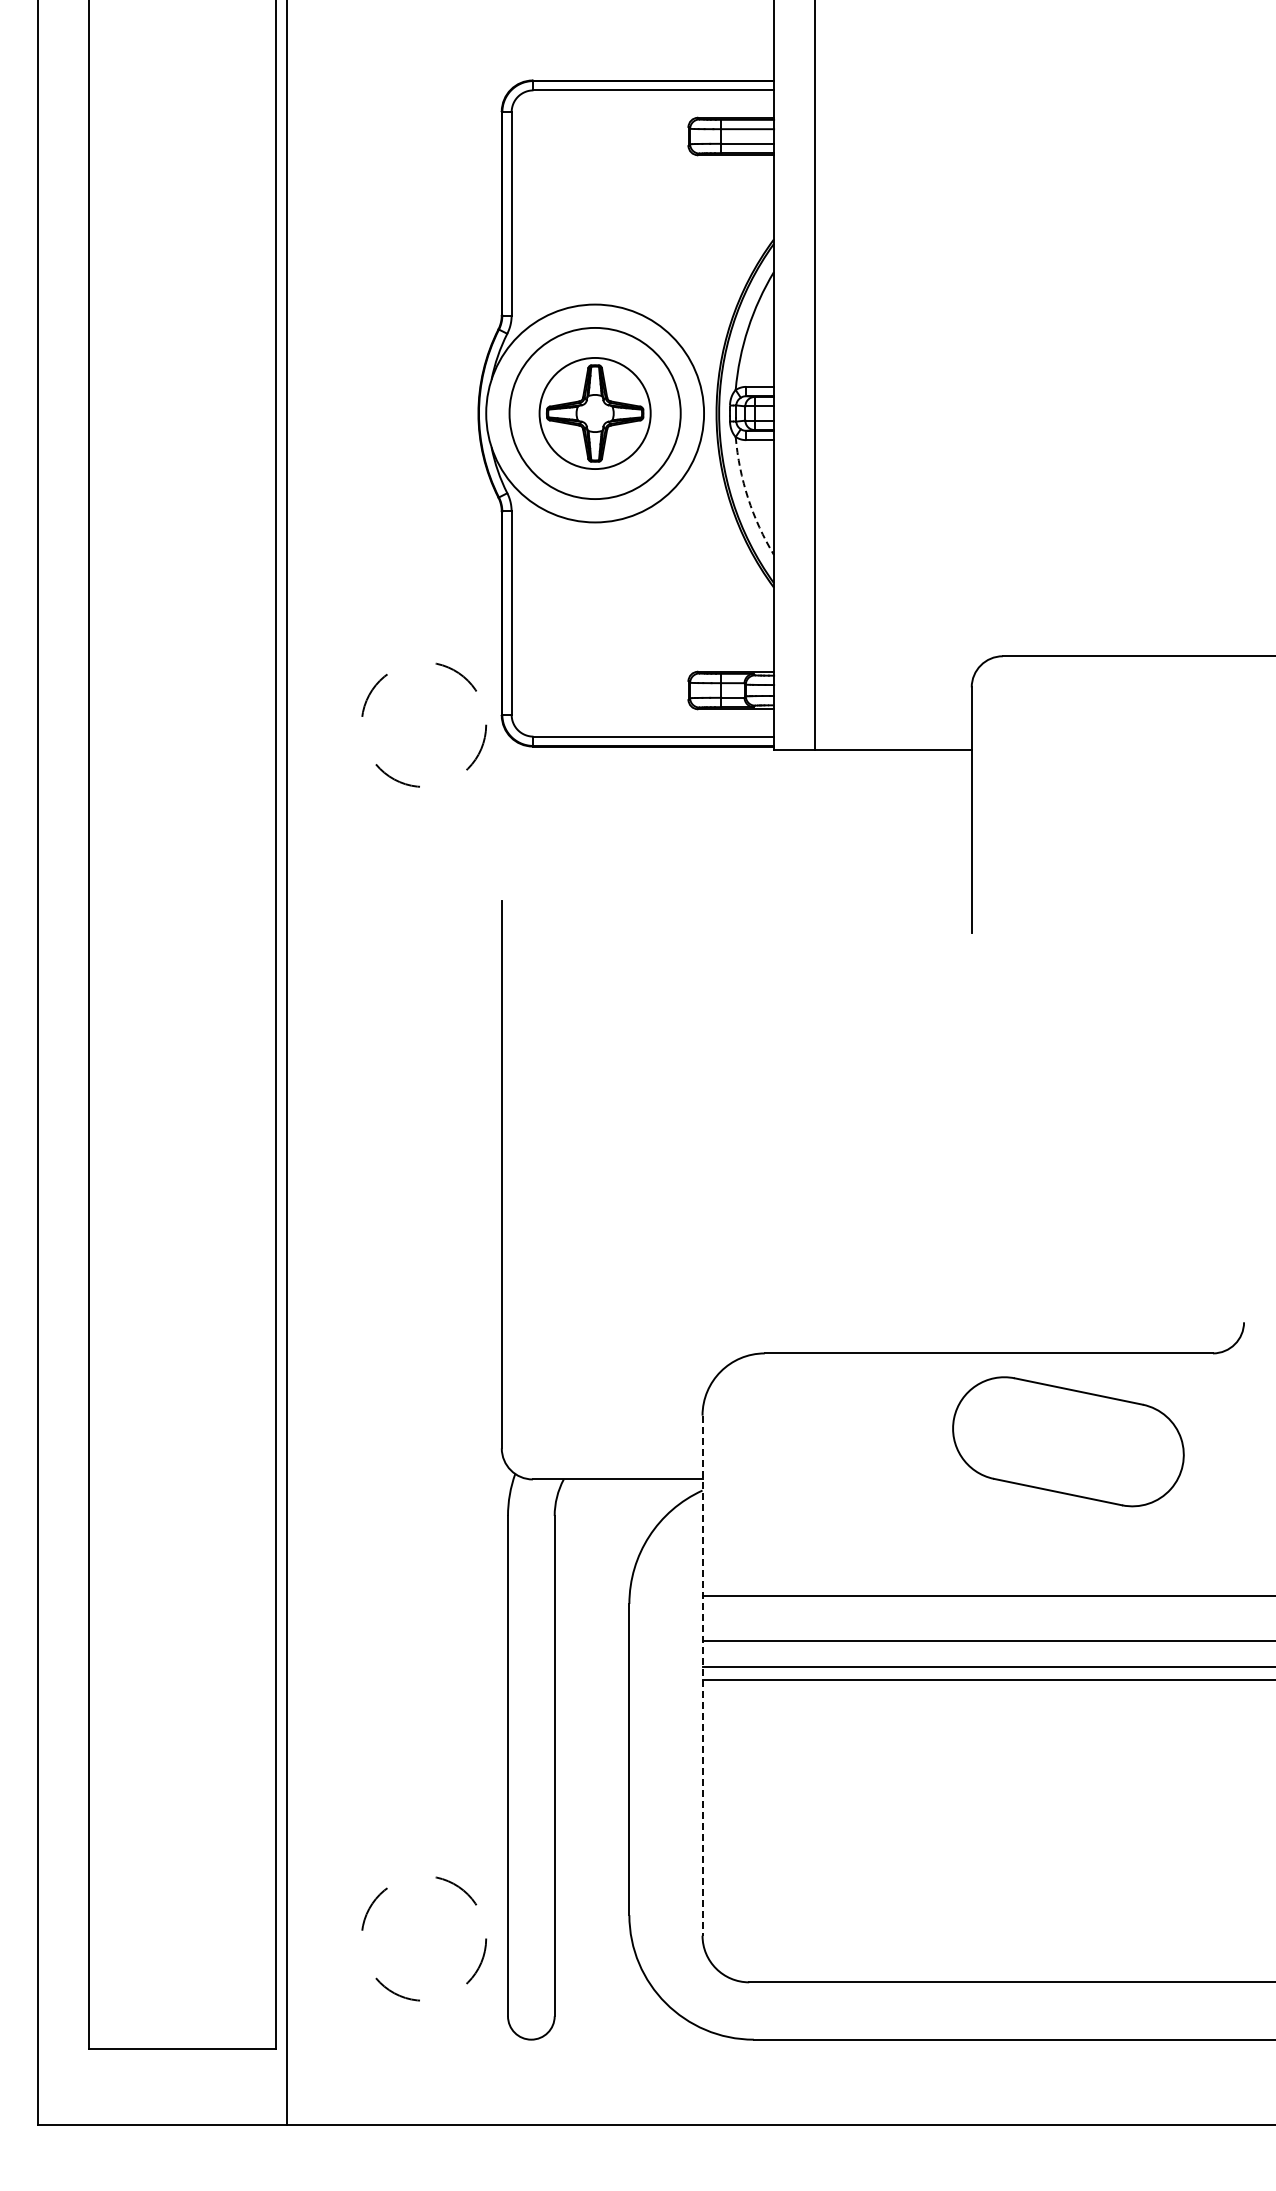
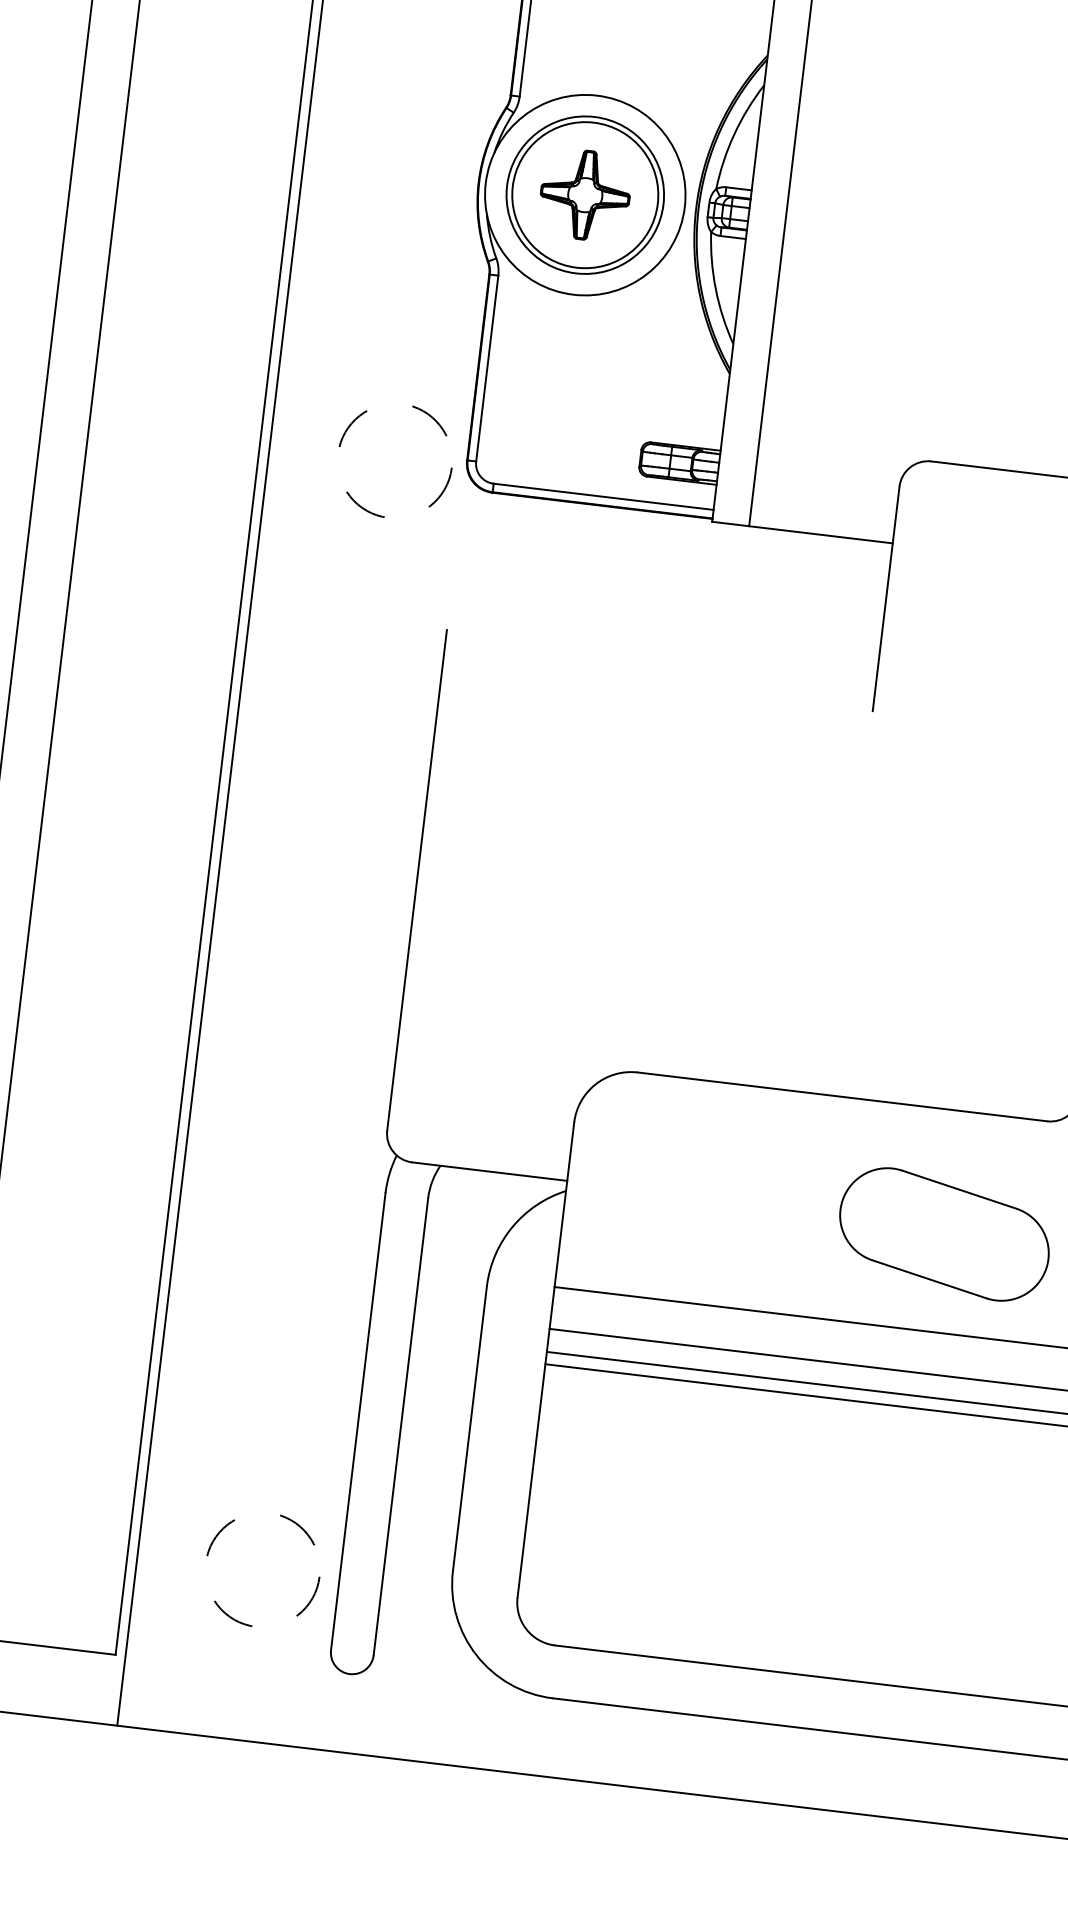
circle: (594, 413) -> (584, 195), size x1.43
arc: (748, 498) -> (716, 289), dashed -> solid
part: (1068, 1441) -> (944, 1234), moved
line: (702, 1675) -> (545, 1359), dashed -> solid

